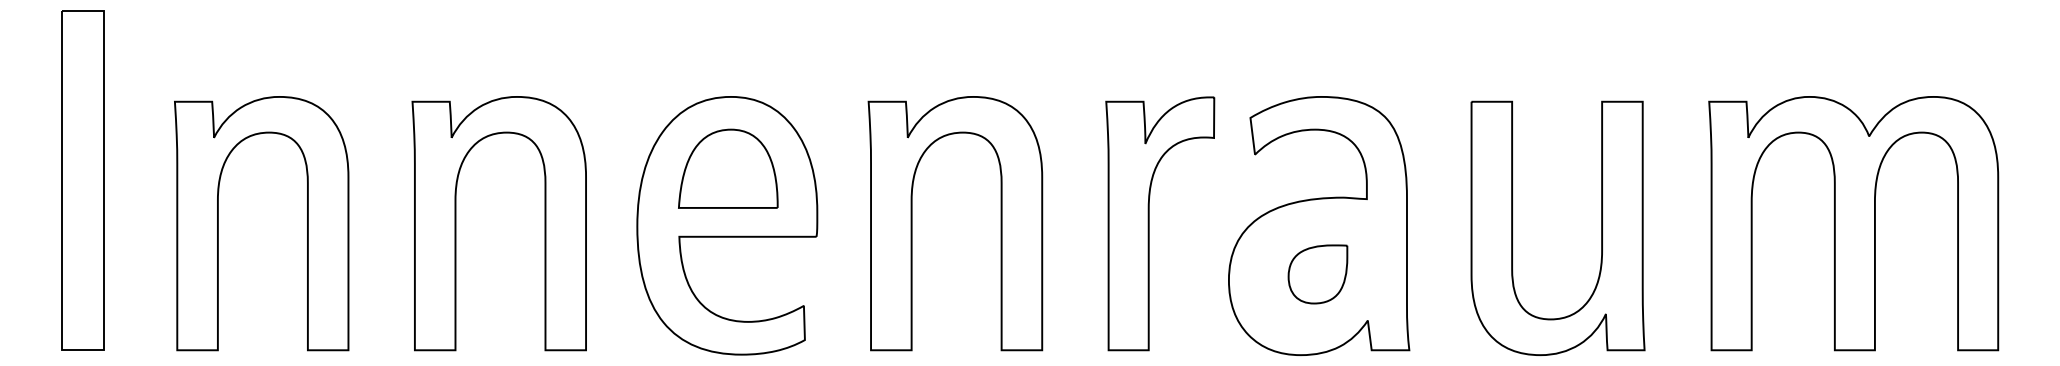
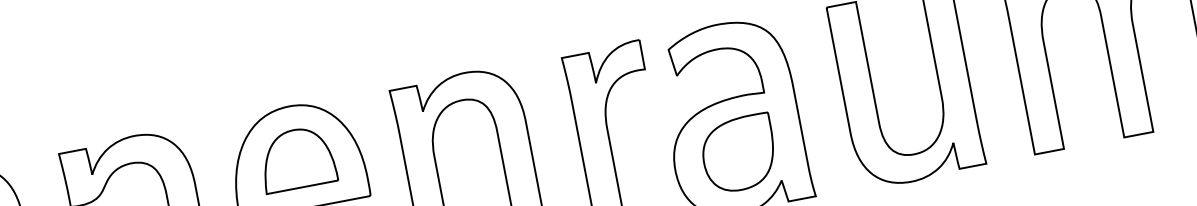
part: (1317, 274) -> (738, 154), size x1.67

